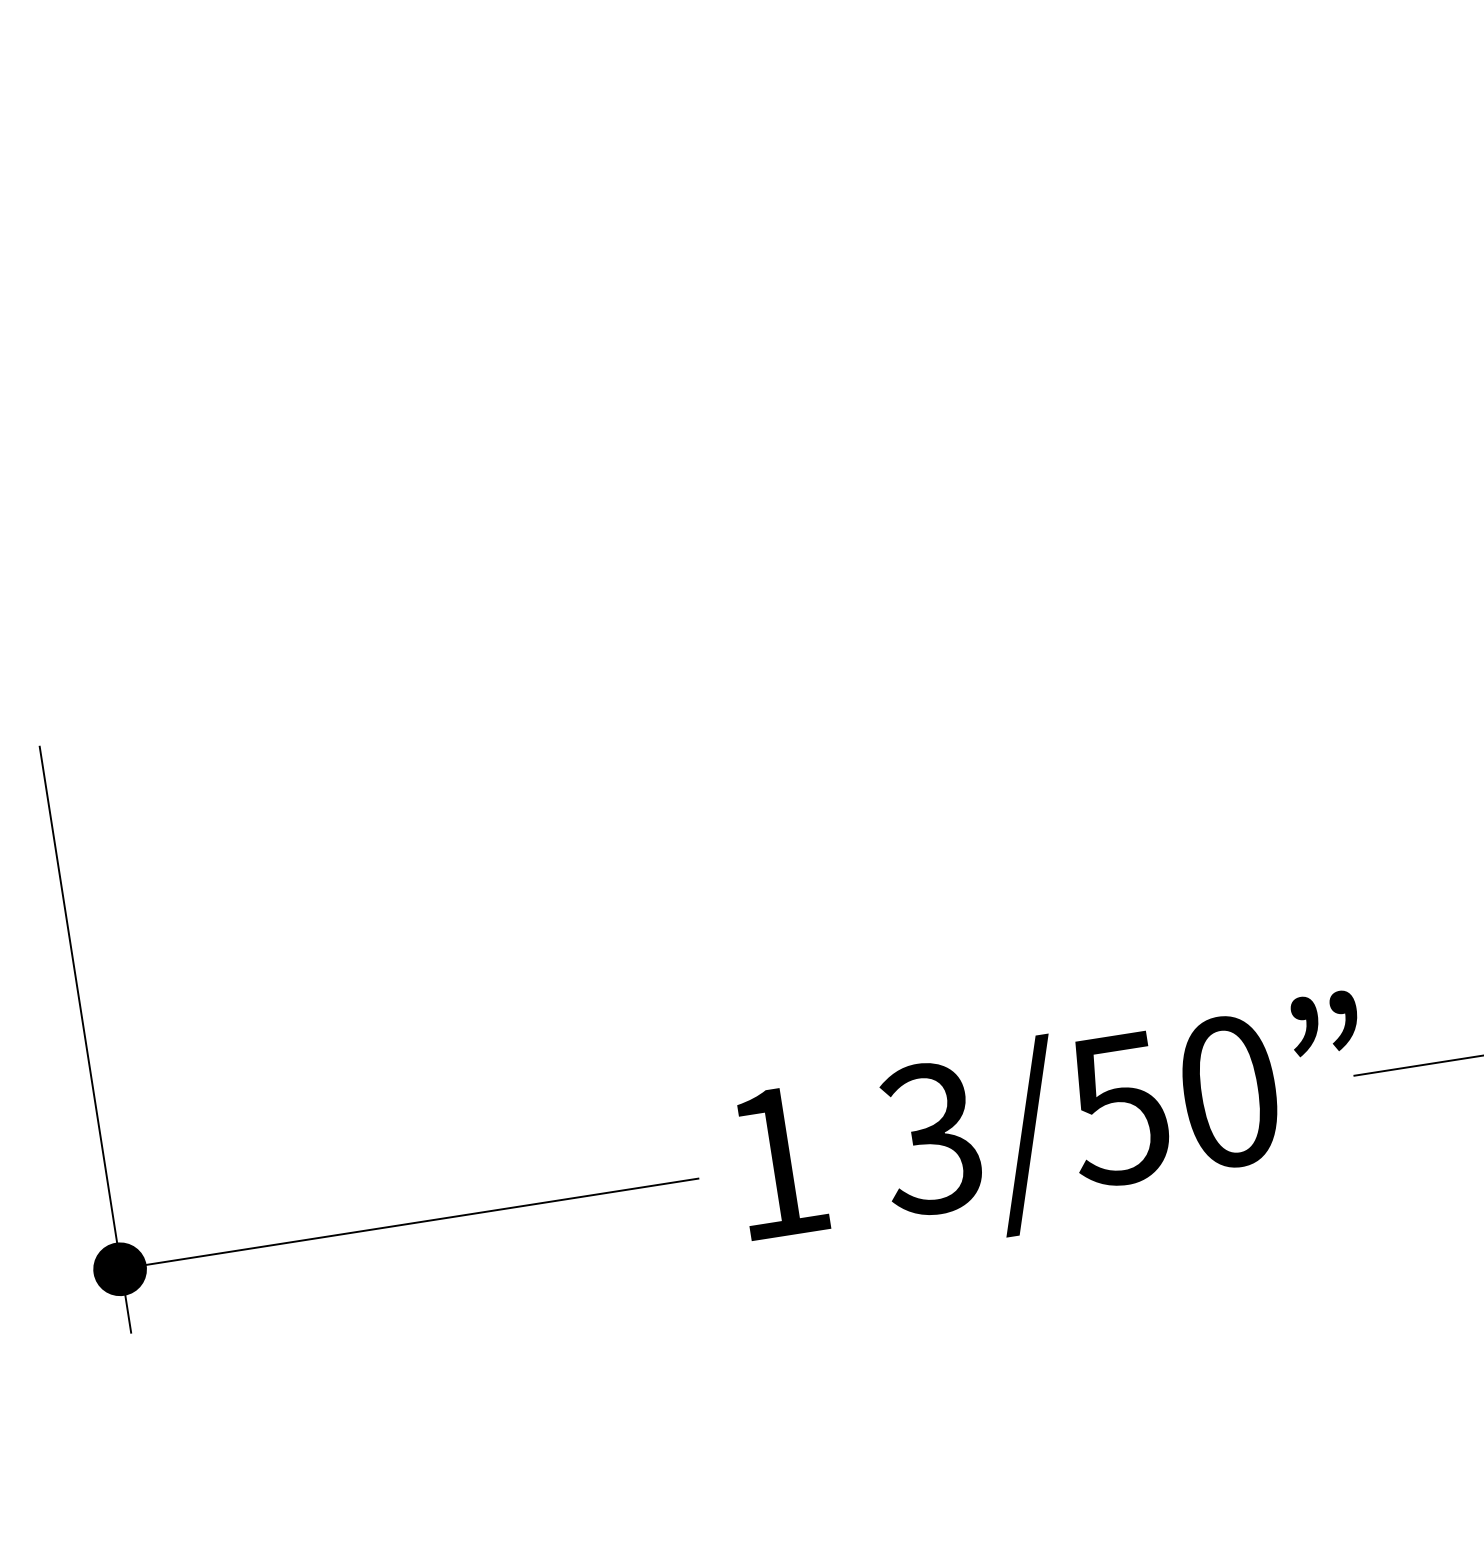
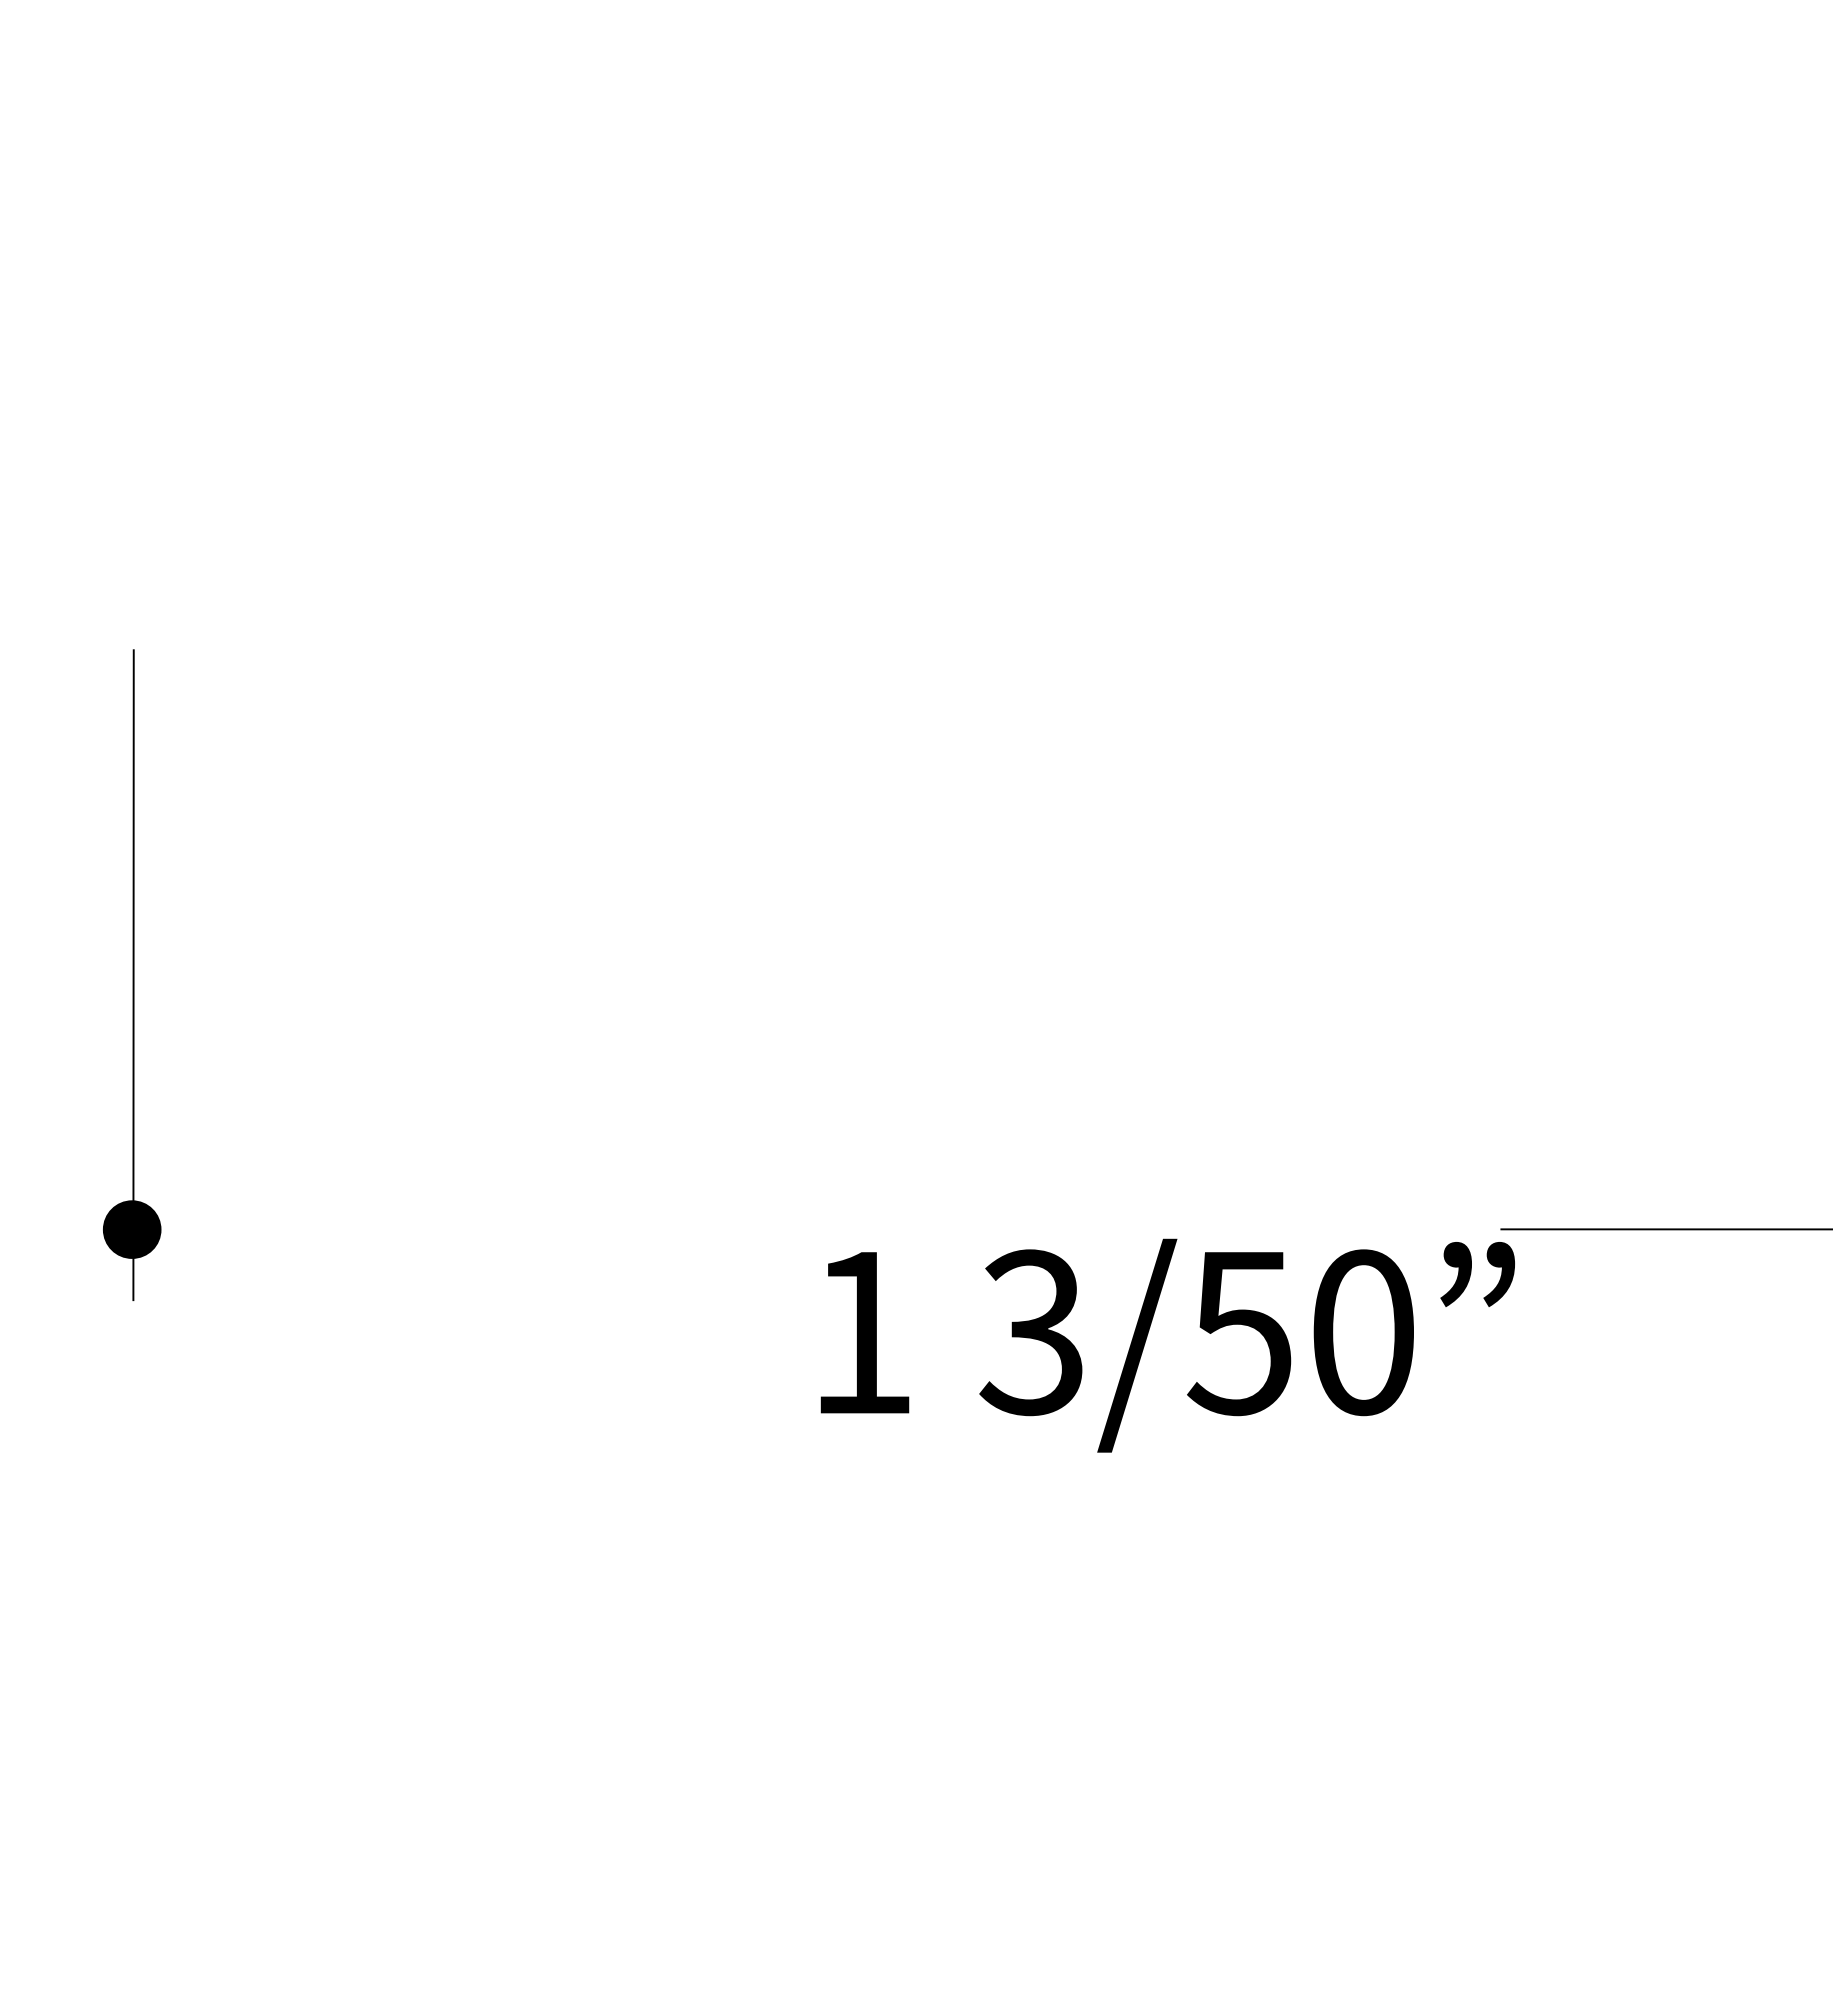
text: (1054, 1131) -> (1167, 1345), moved
line: (408, 1223) -> (452, 1229), removed

